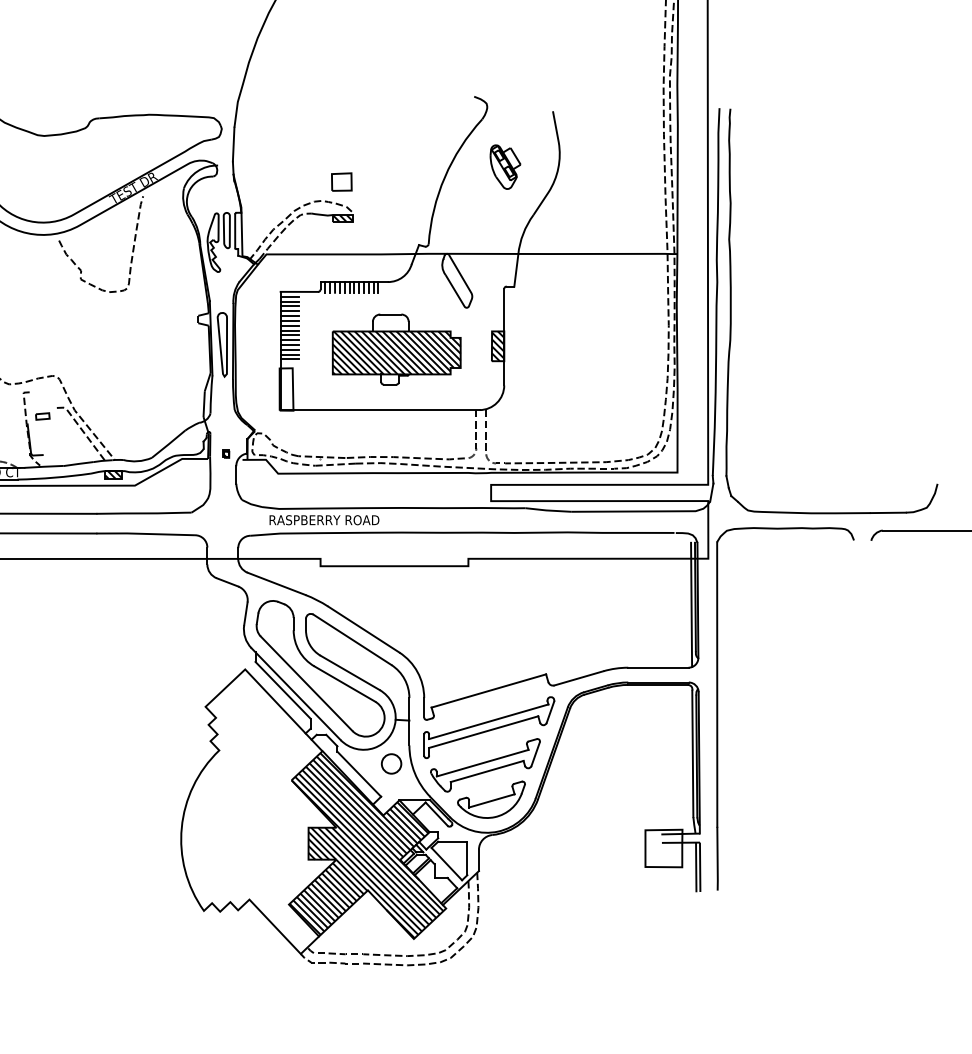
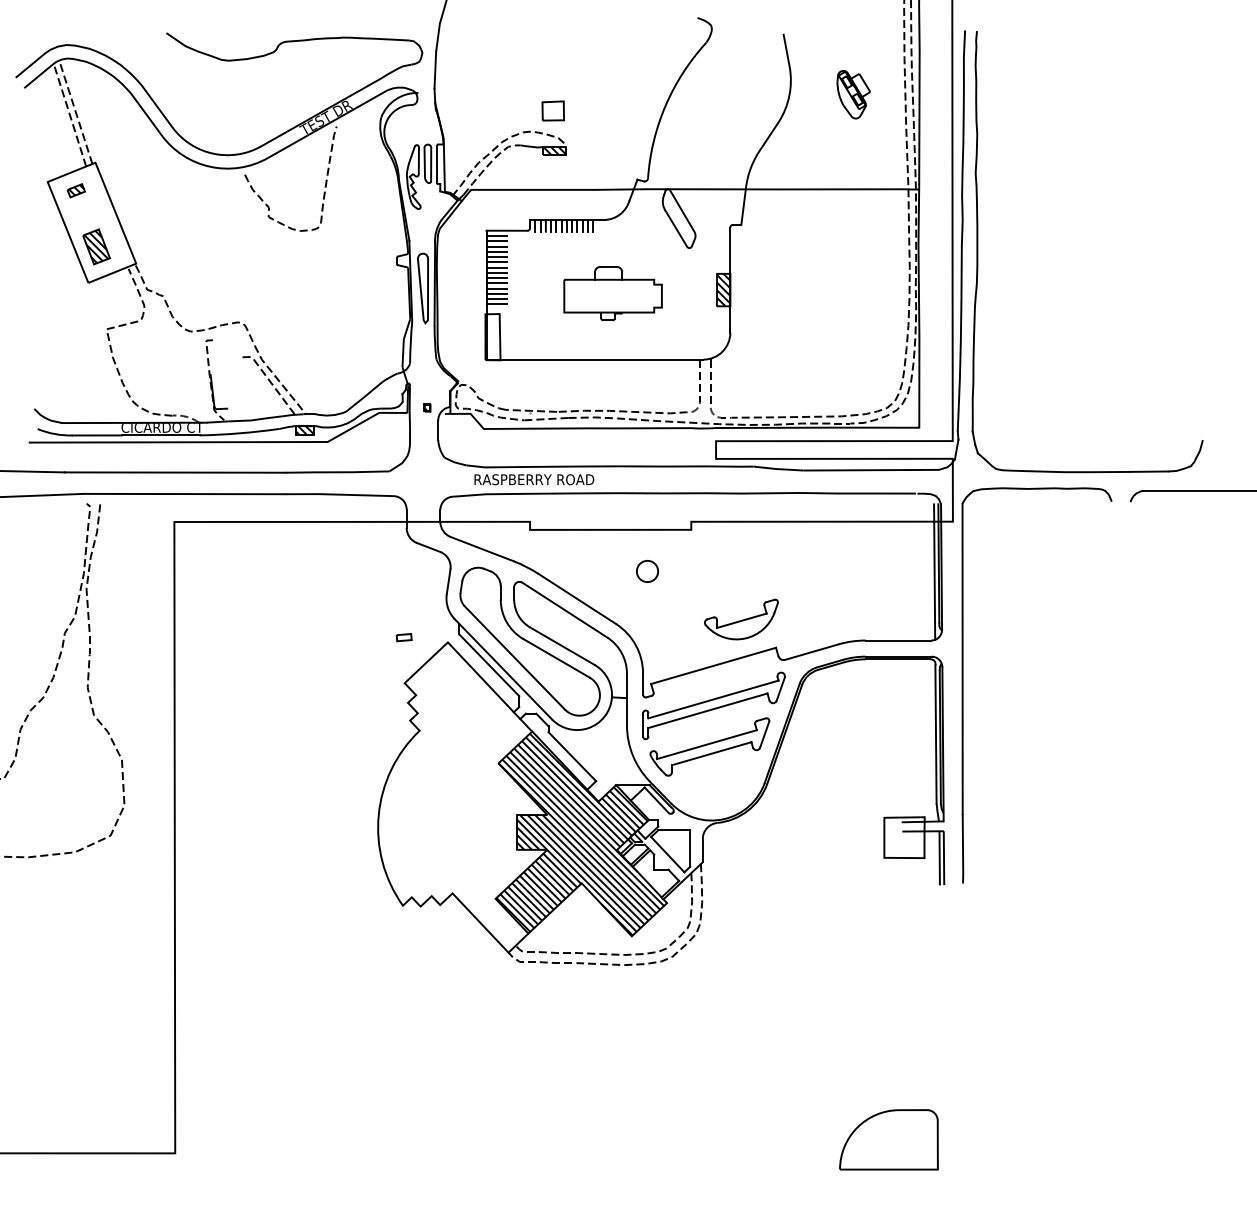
part: (505, 166) -> (853, 94), moved
part: (396, 349) -> (612, 293), size x0.7
part: (42, 416) -> (403, 637), moved
circle: (391, 763) -> (647, 571), moved
part: (491, 799) -> (741, 619), moved

